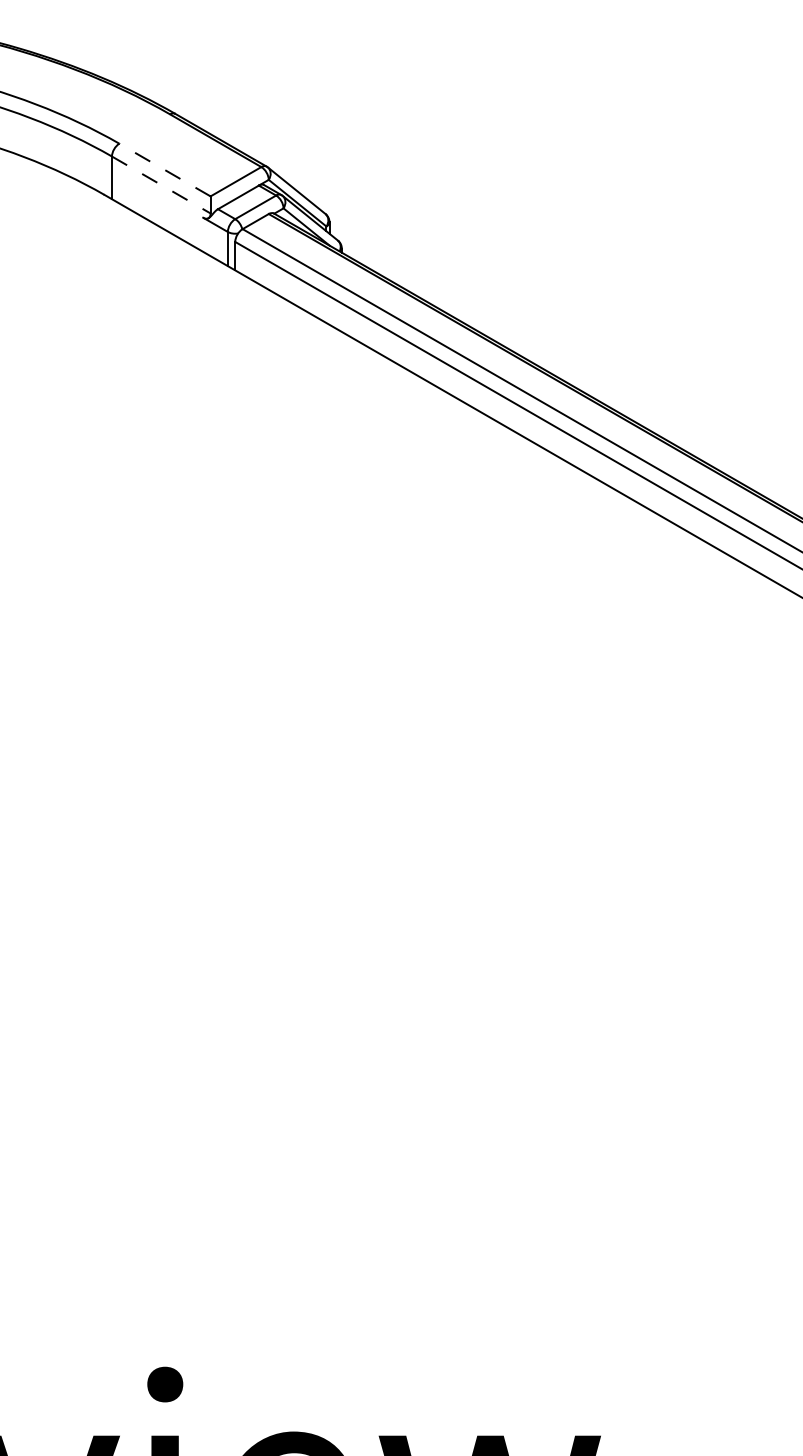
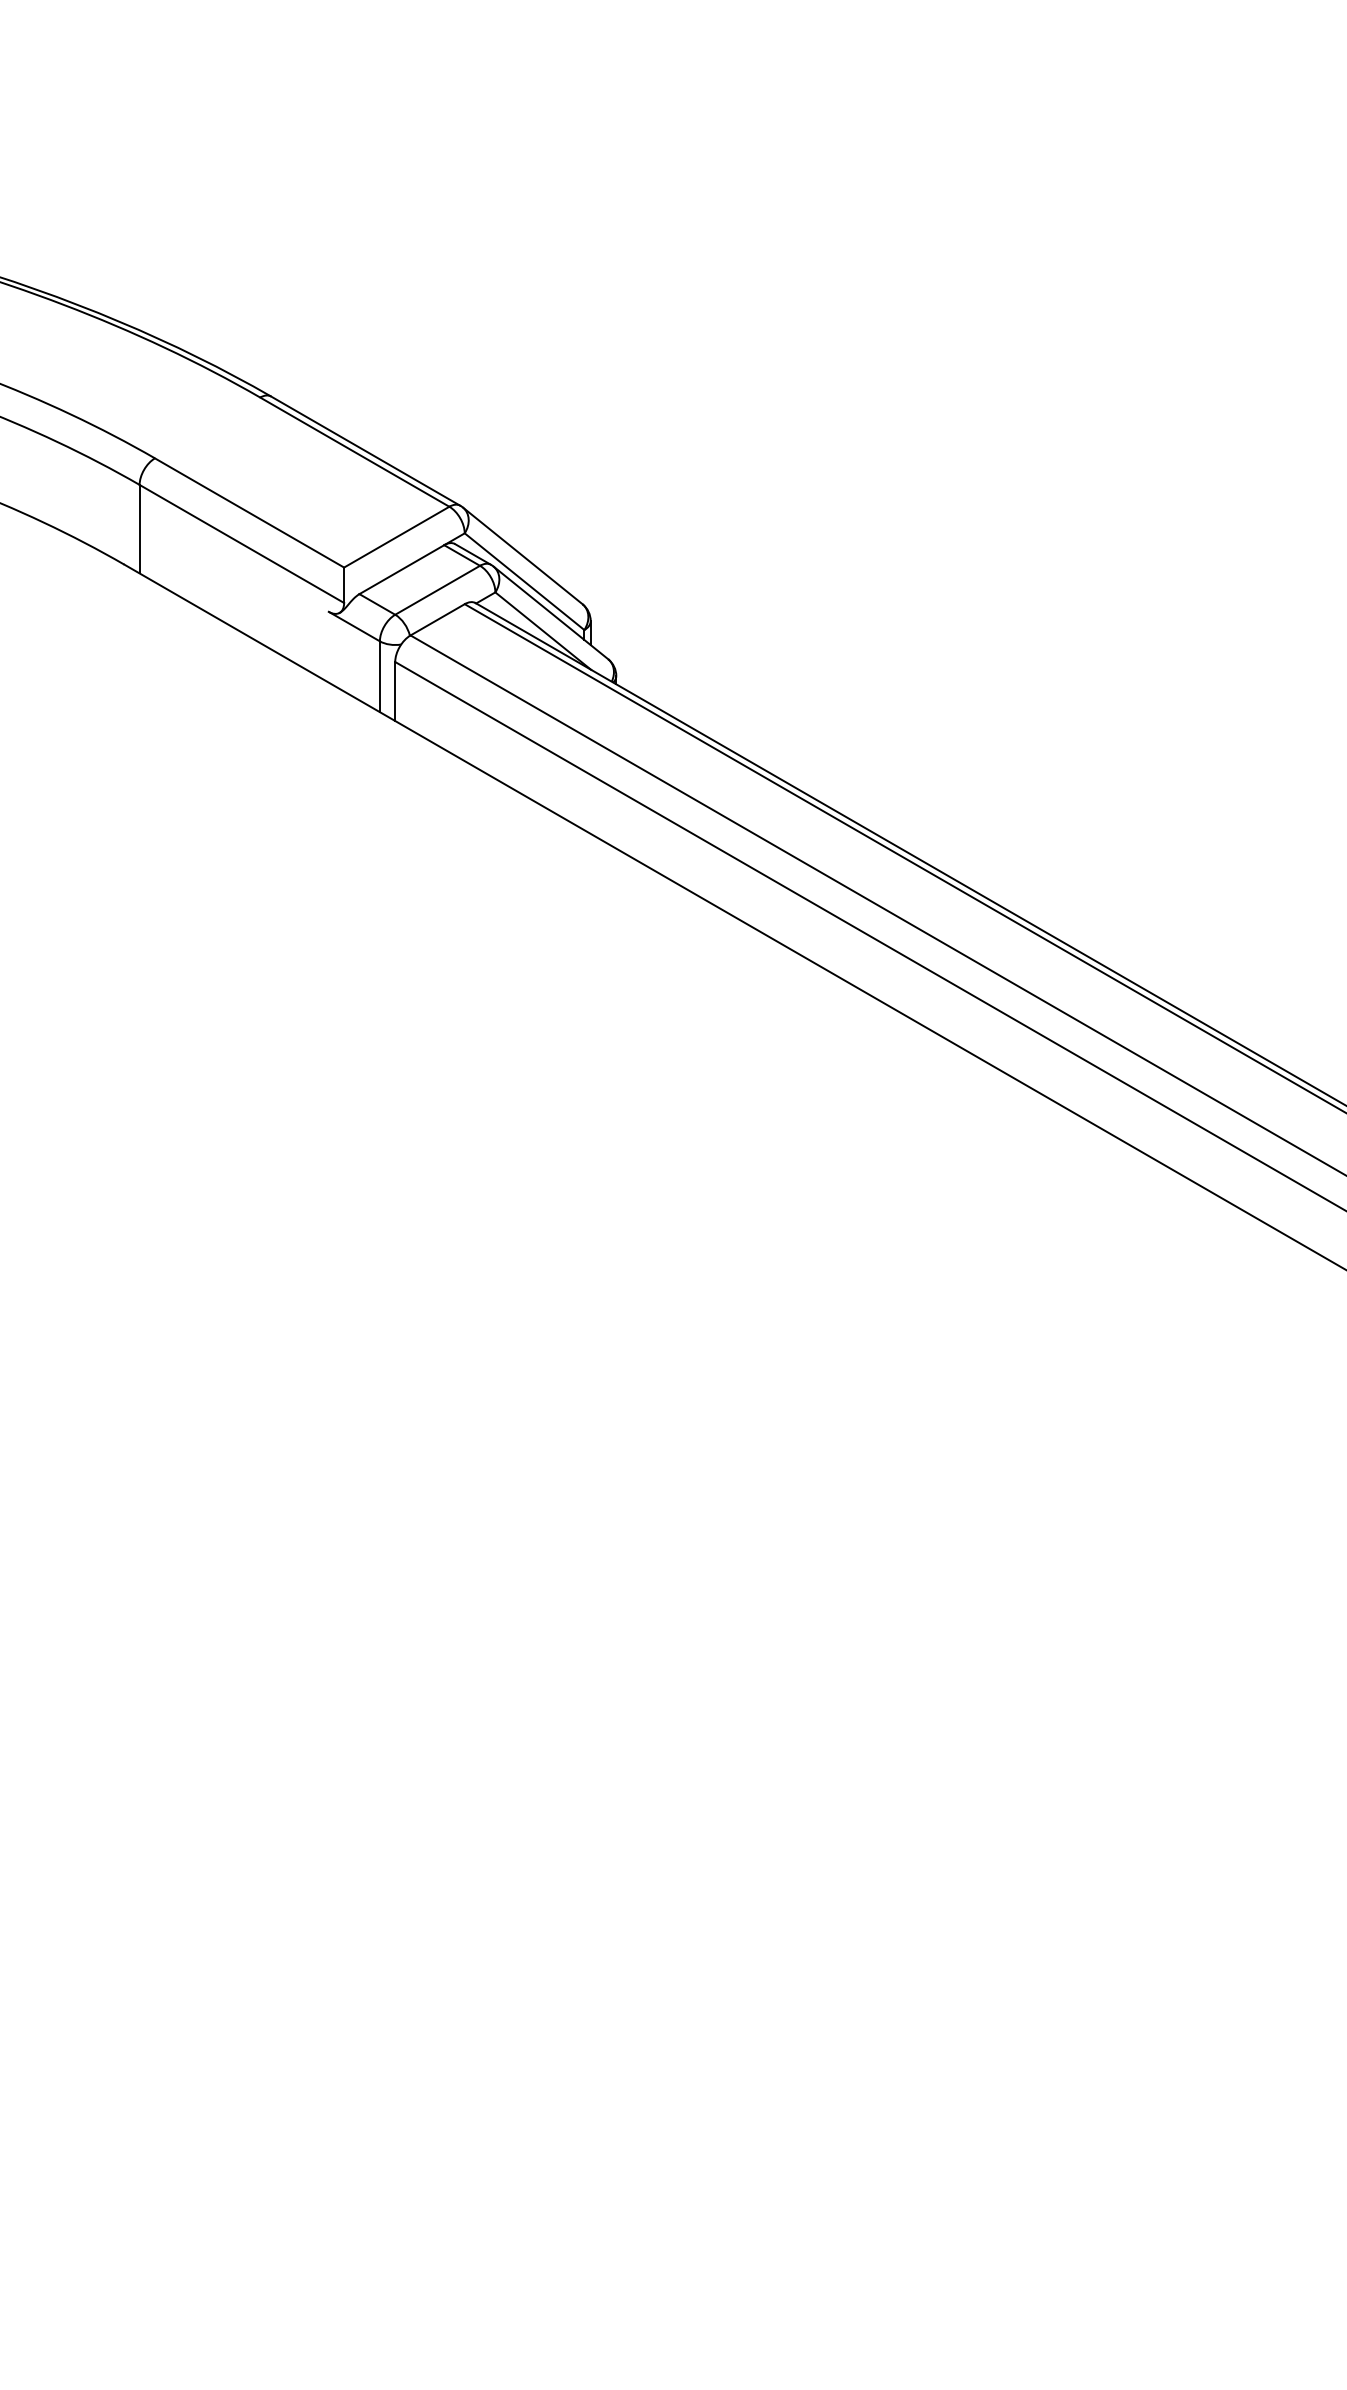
line: (165, 170) -> (250, 513), dashed -> solid
line: (161, 185) -> (242, 544), dashed -> solid

